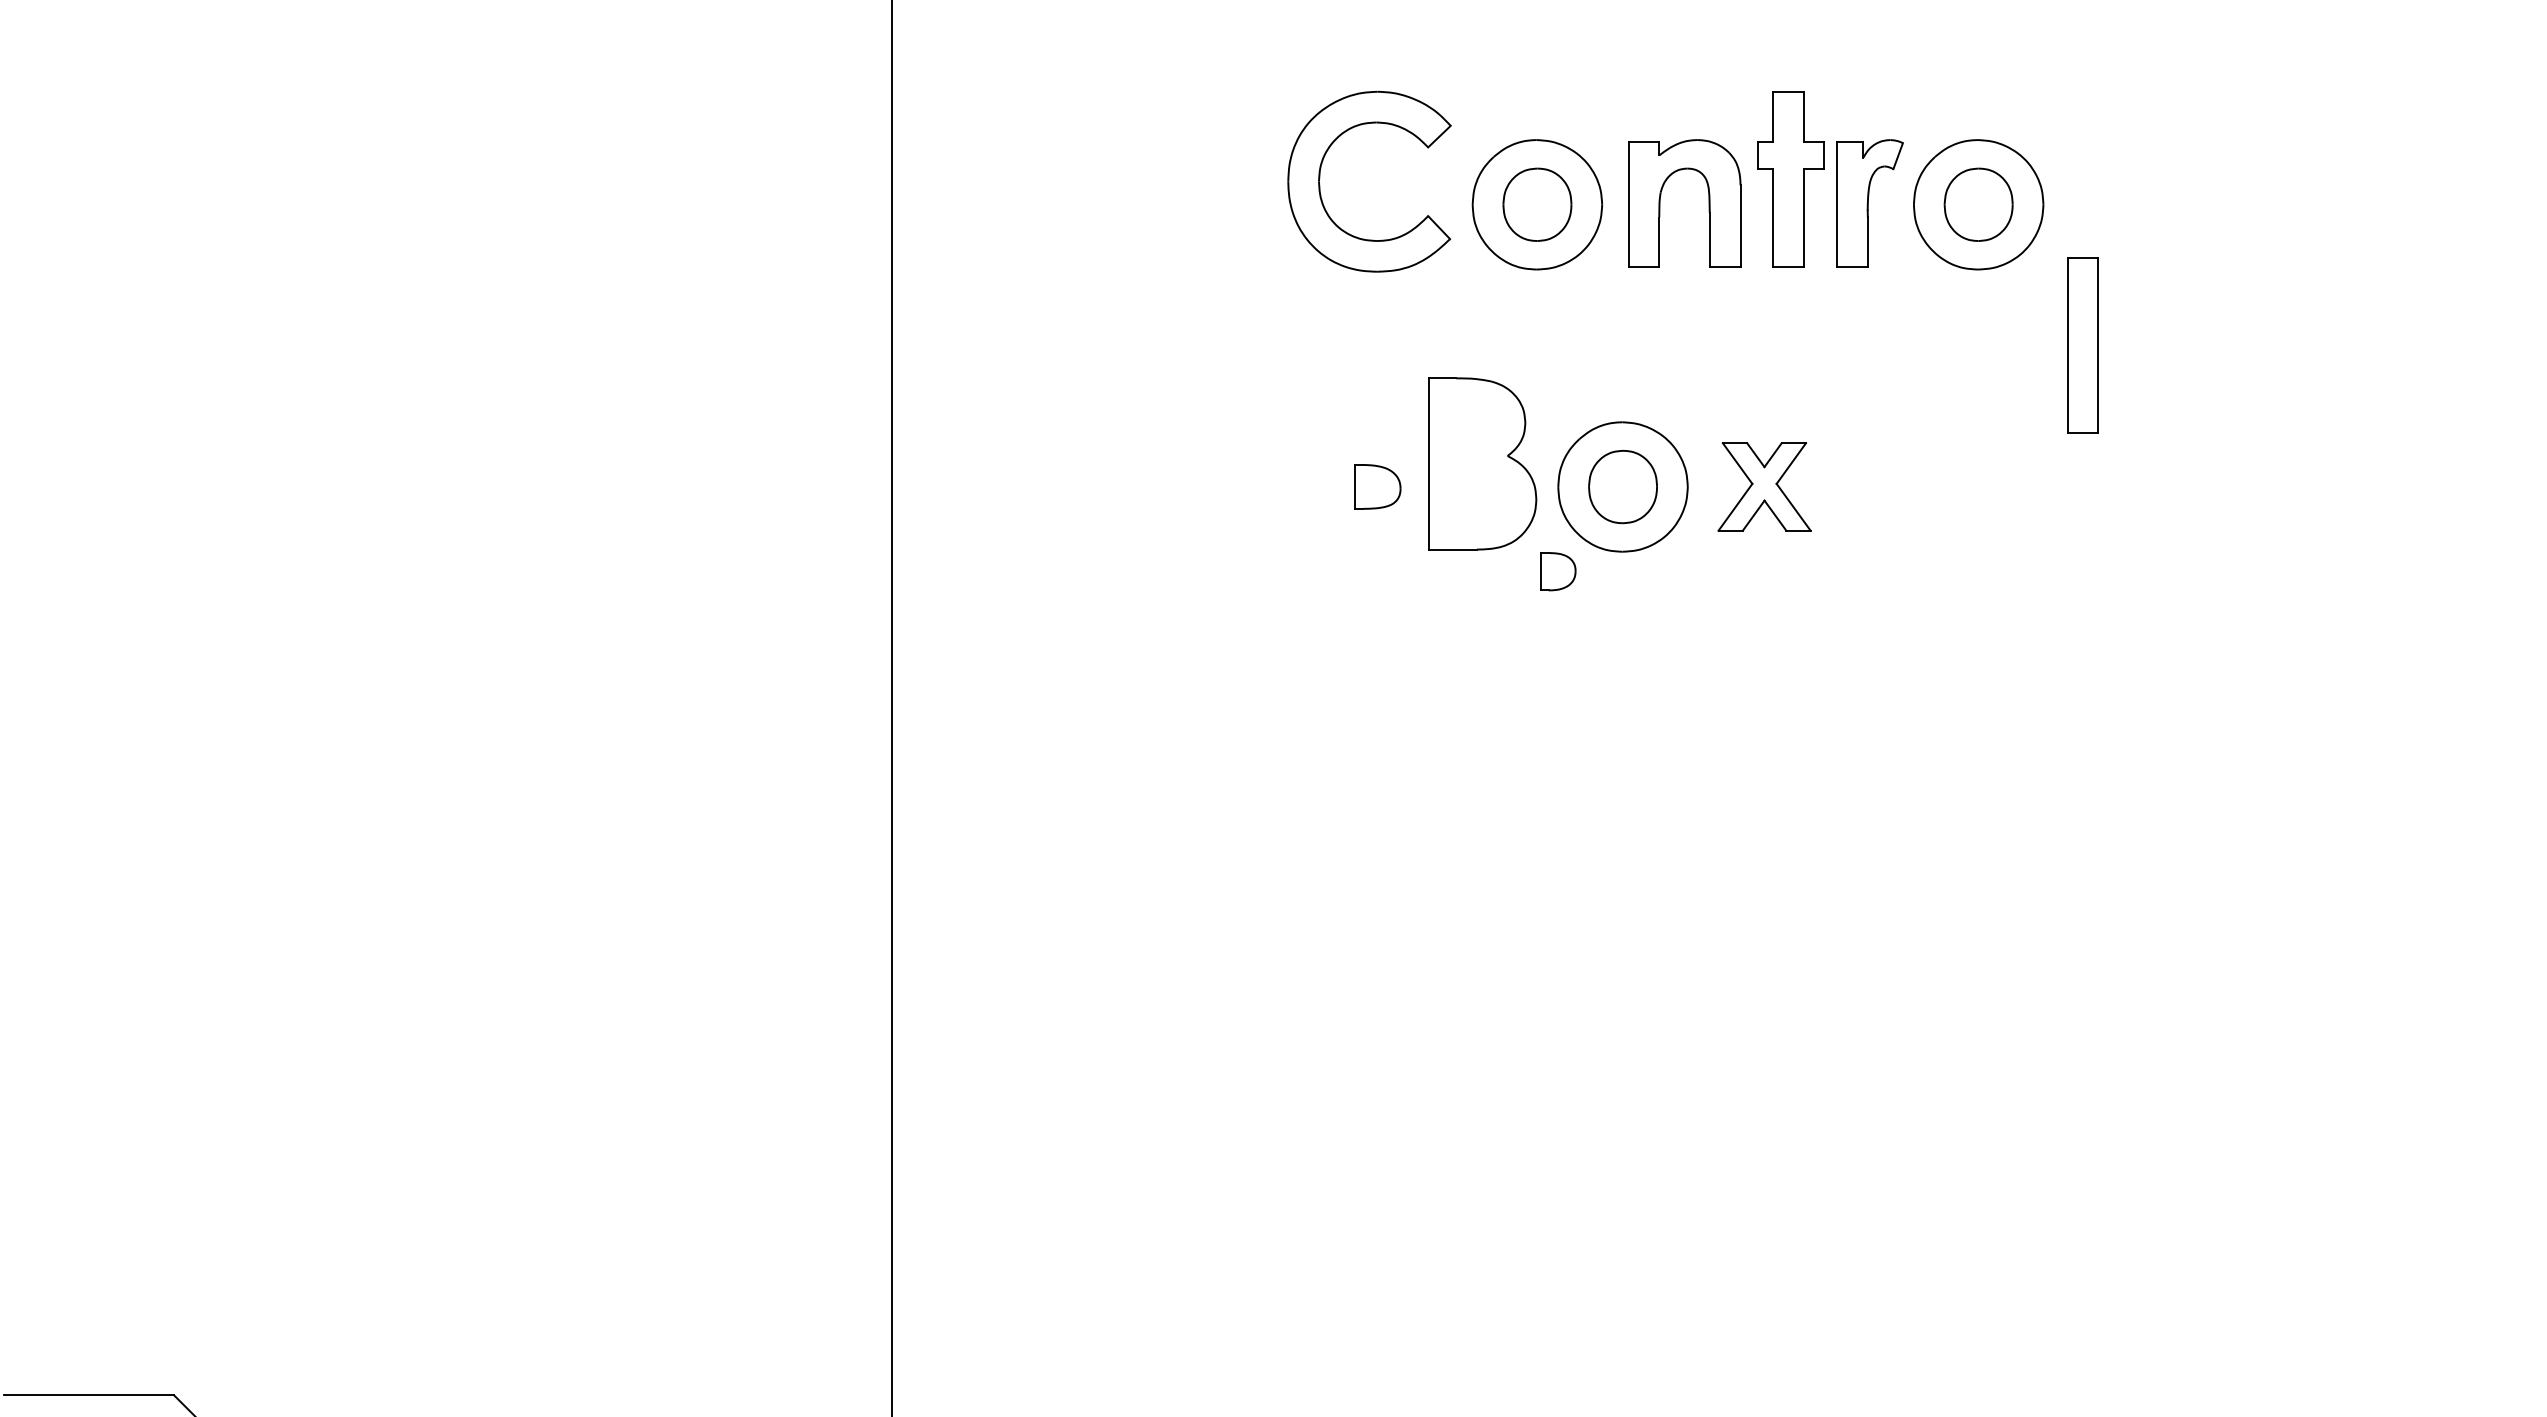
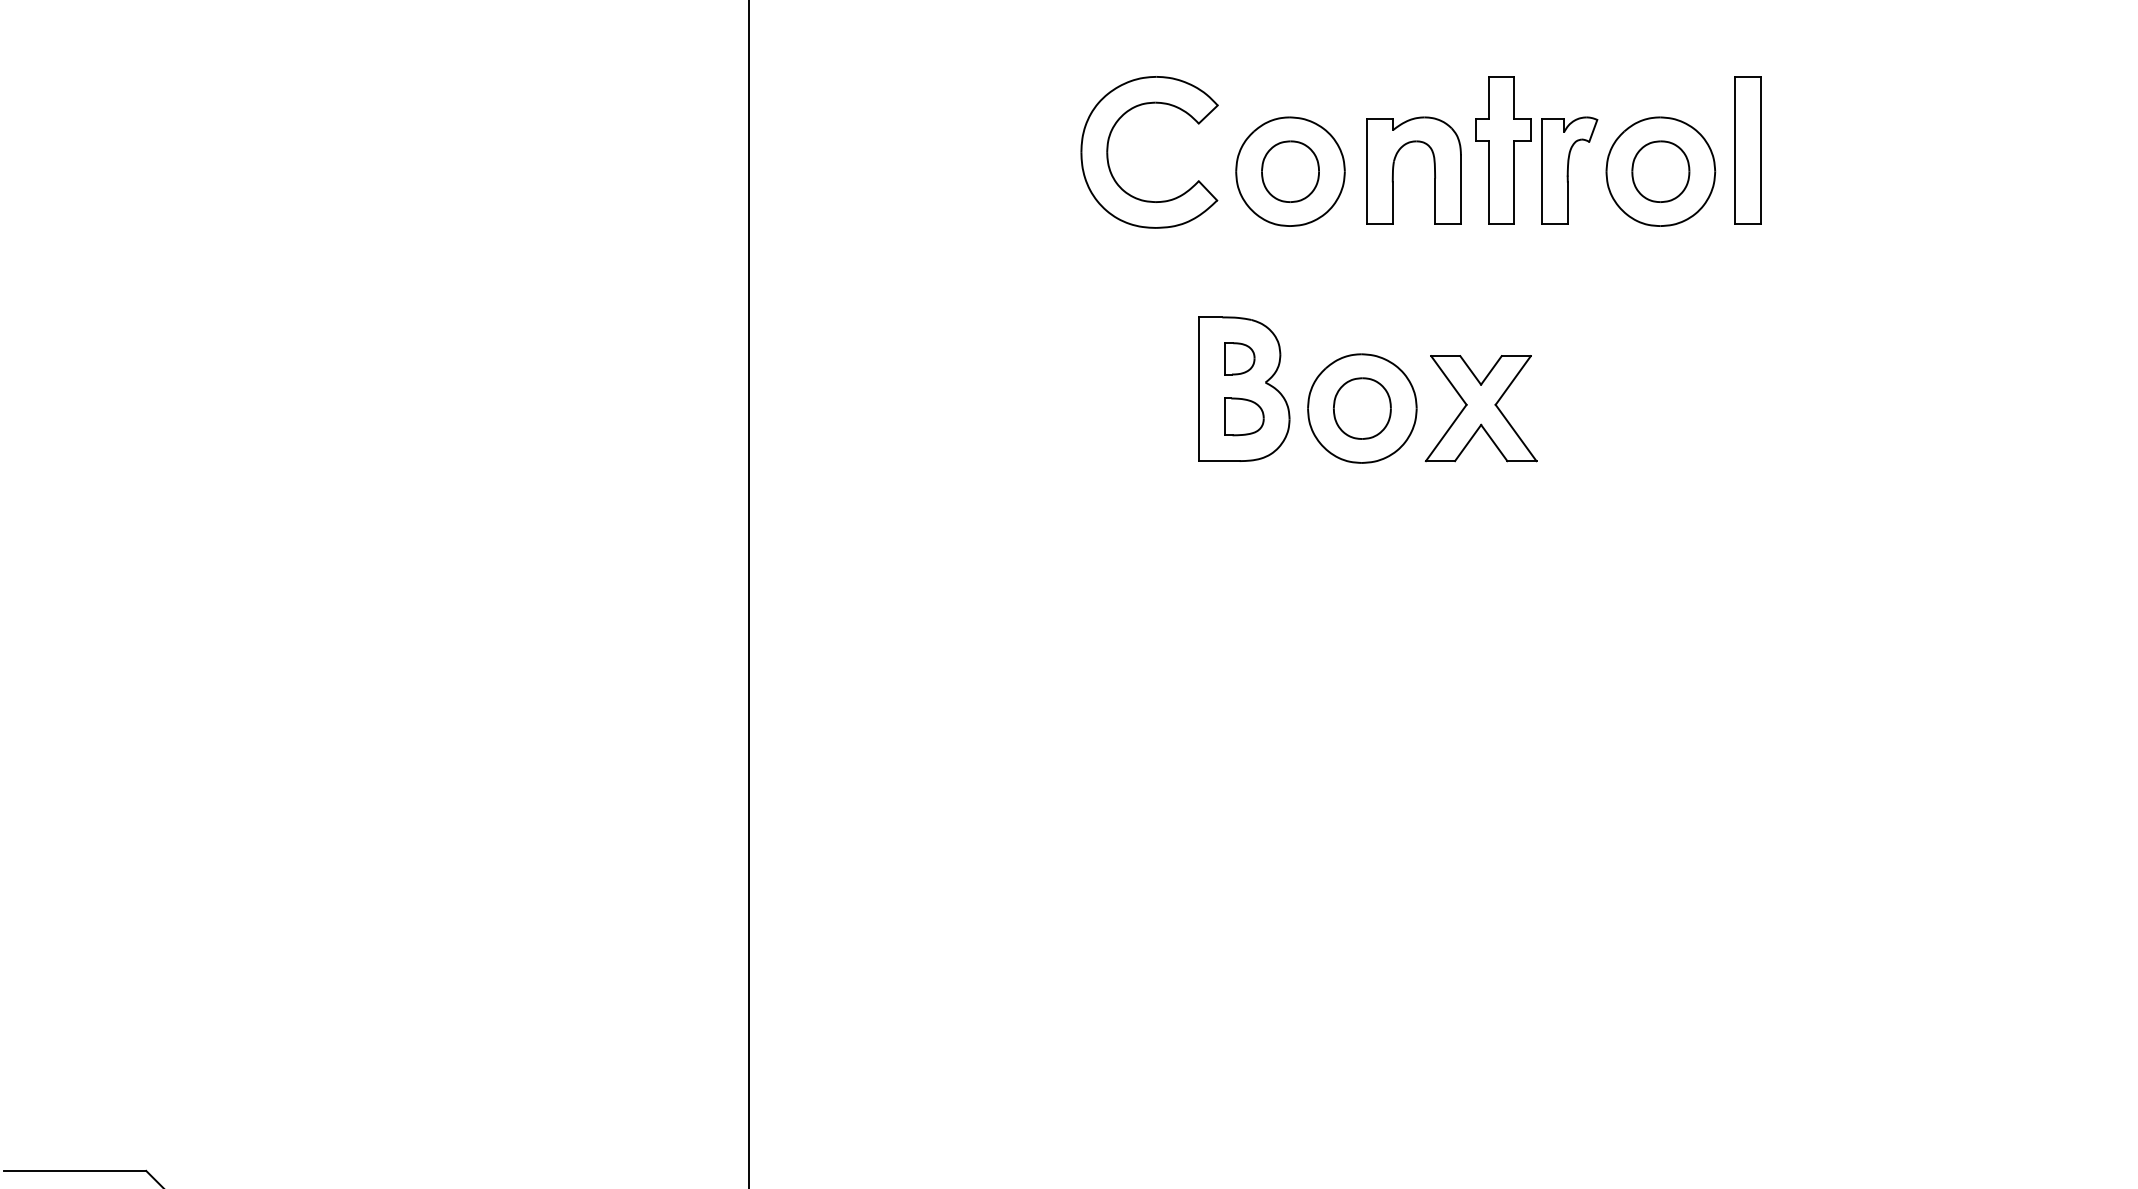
part: (2082, 345) -> (1747, 150), moved
part: (1377, 486) -> (1244, 416), moved
part: (1764, 486) -> (1481, 408), size x1.43
part: (1558, 571) -> (1240, 358), moved

